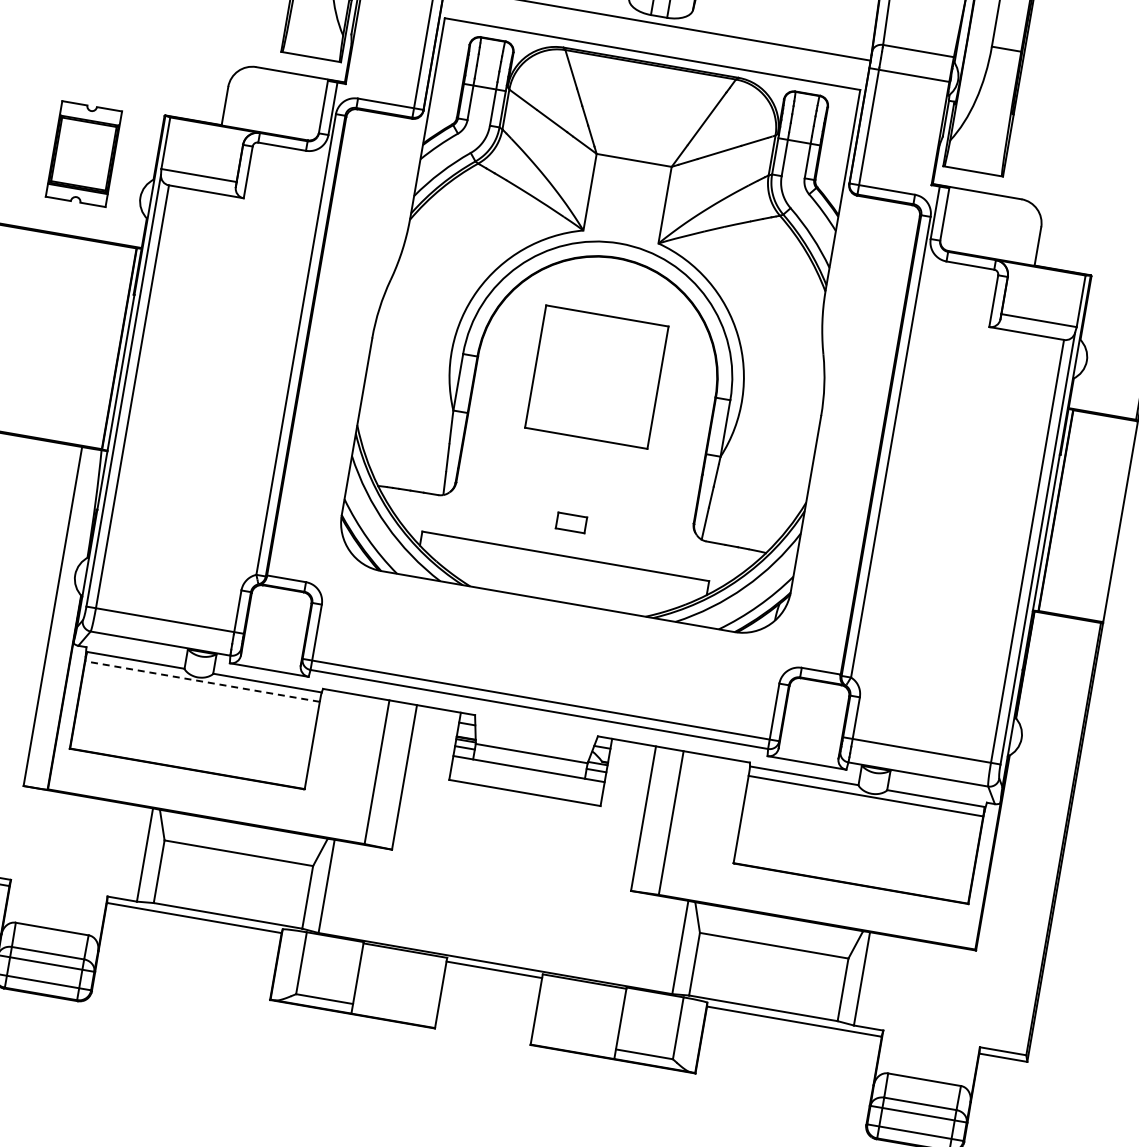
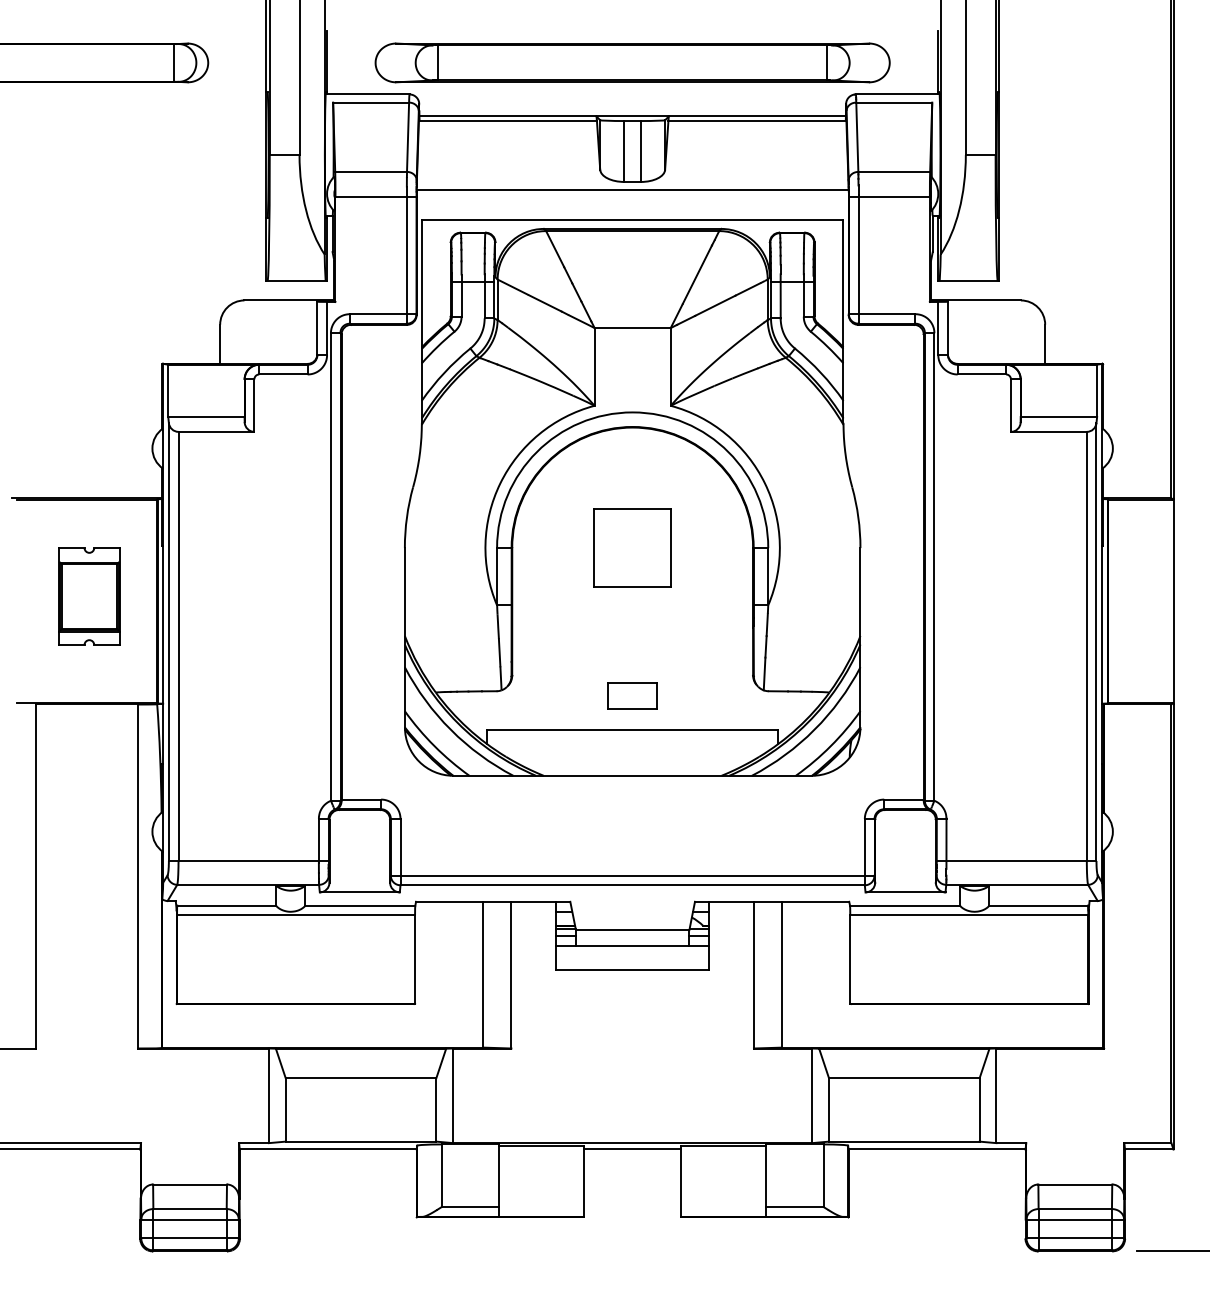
part: (84, 154) -> (89, 596), moved
part: (596, 376) -> (632, 547), size x0.62
part: (571, 522) -> (632, 695), size x1.67
line: (201, 681) -> (295, 915), dashed -> solid

